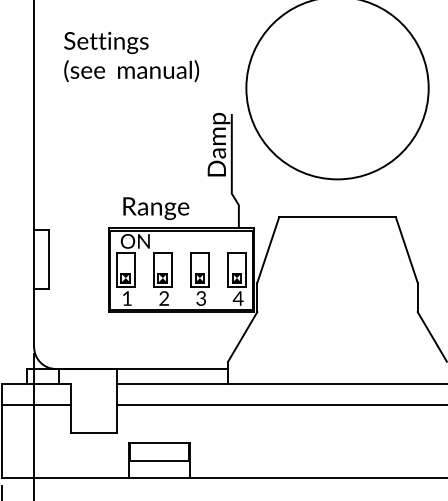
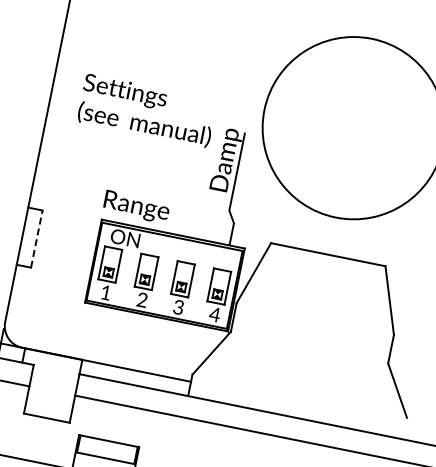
text: (131, 57) -> (147, 111), moved
text: (156, 208) -> (136, 207), moved
line: (48, 259) -> (36, 238), solid -> dashed

